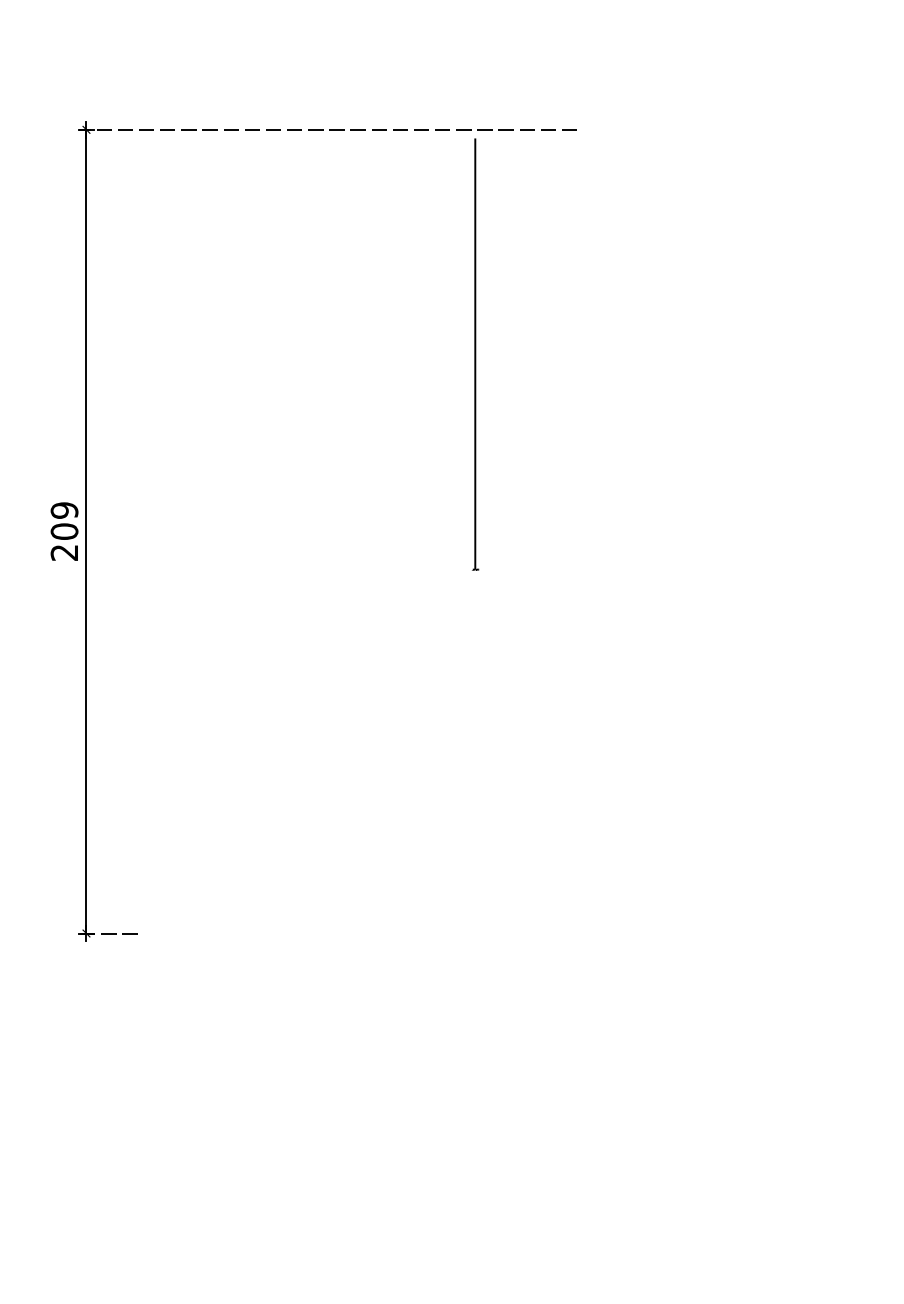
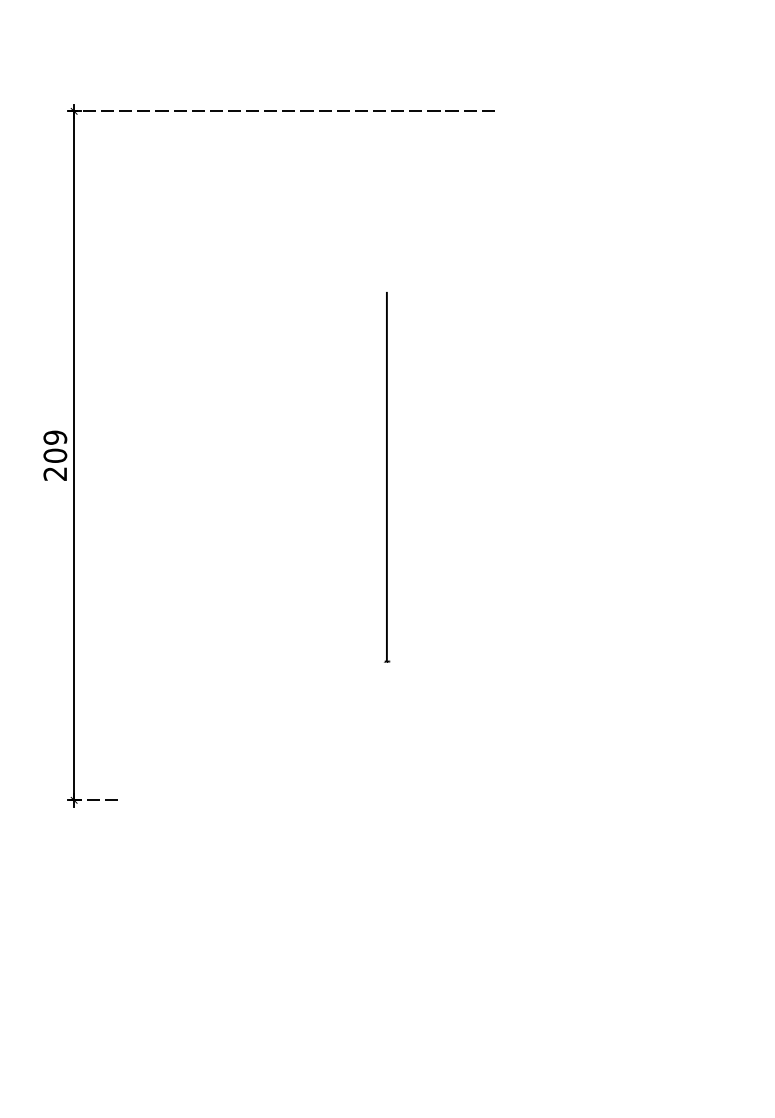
part: (475, 354) -> (387, 477), moved

